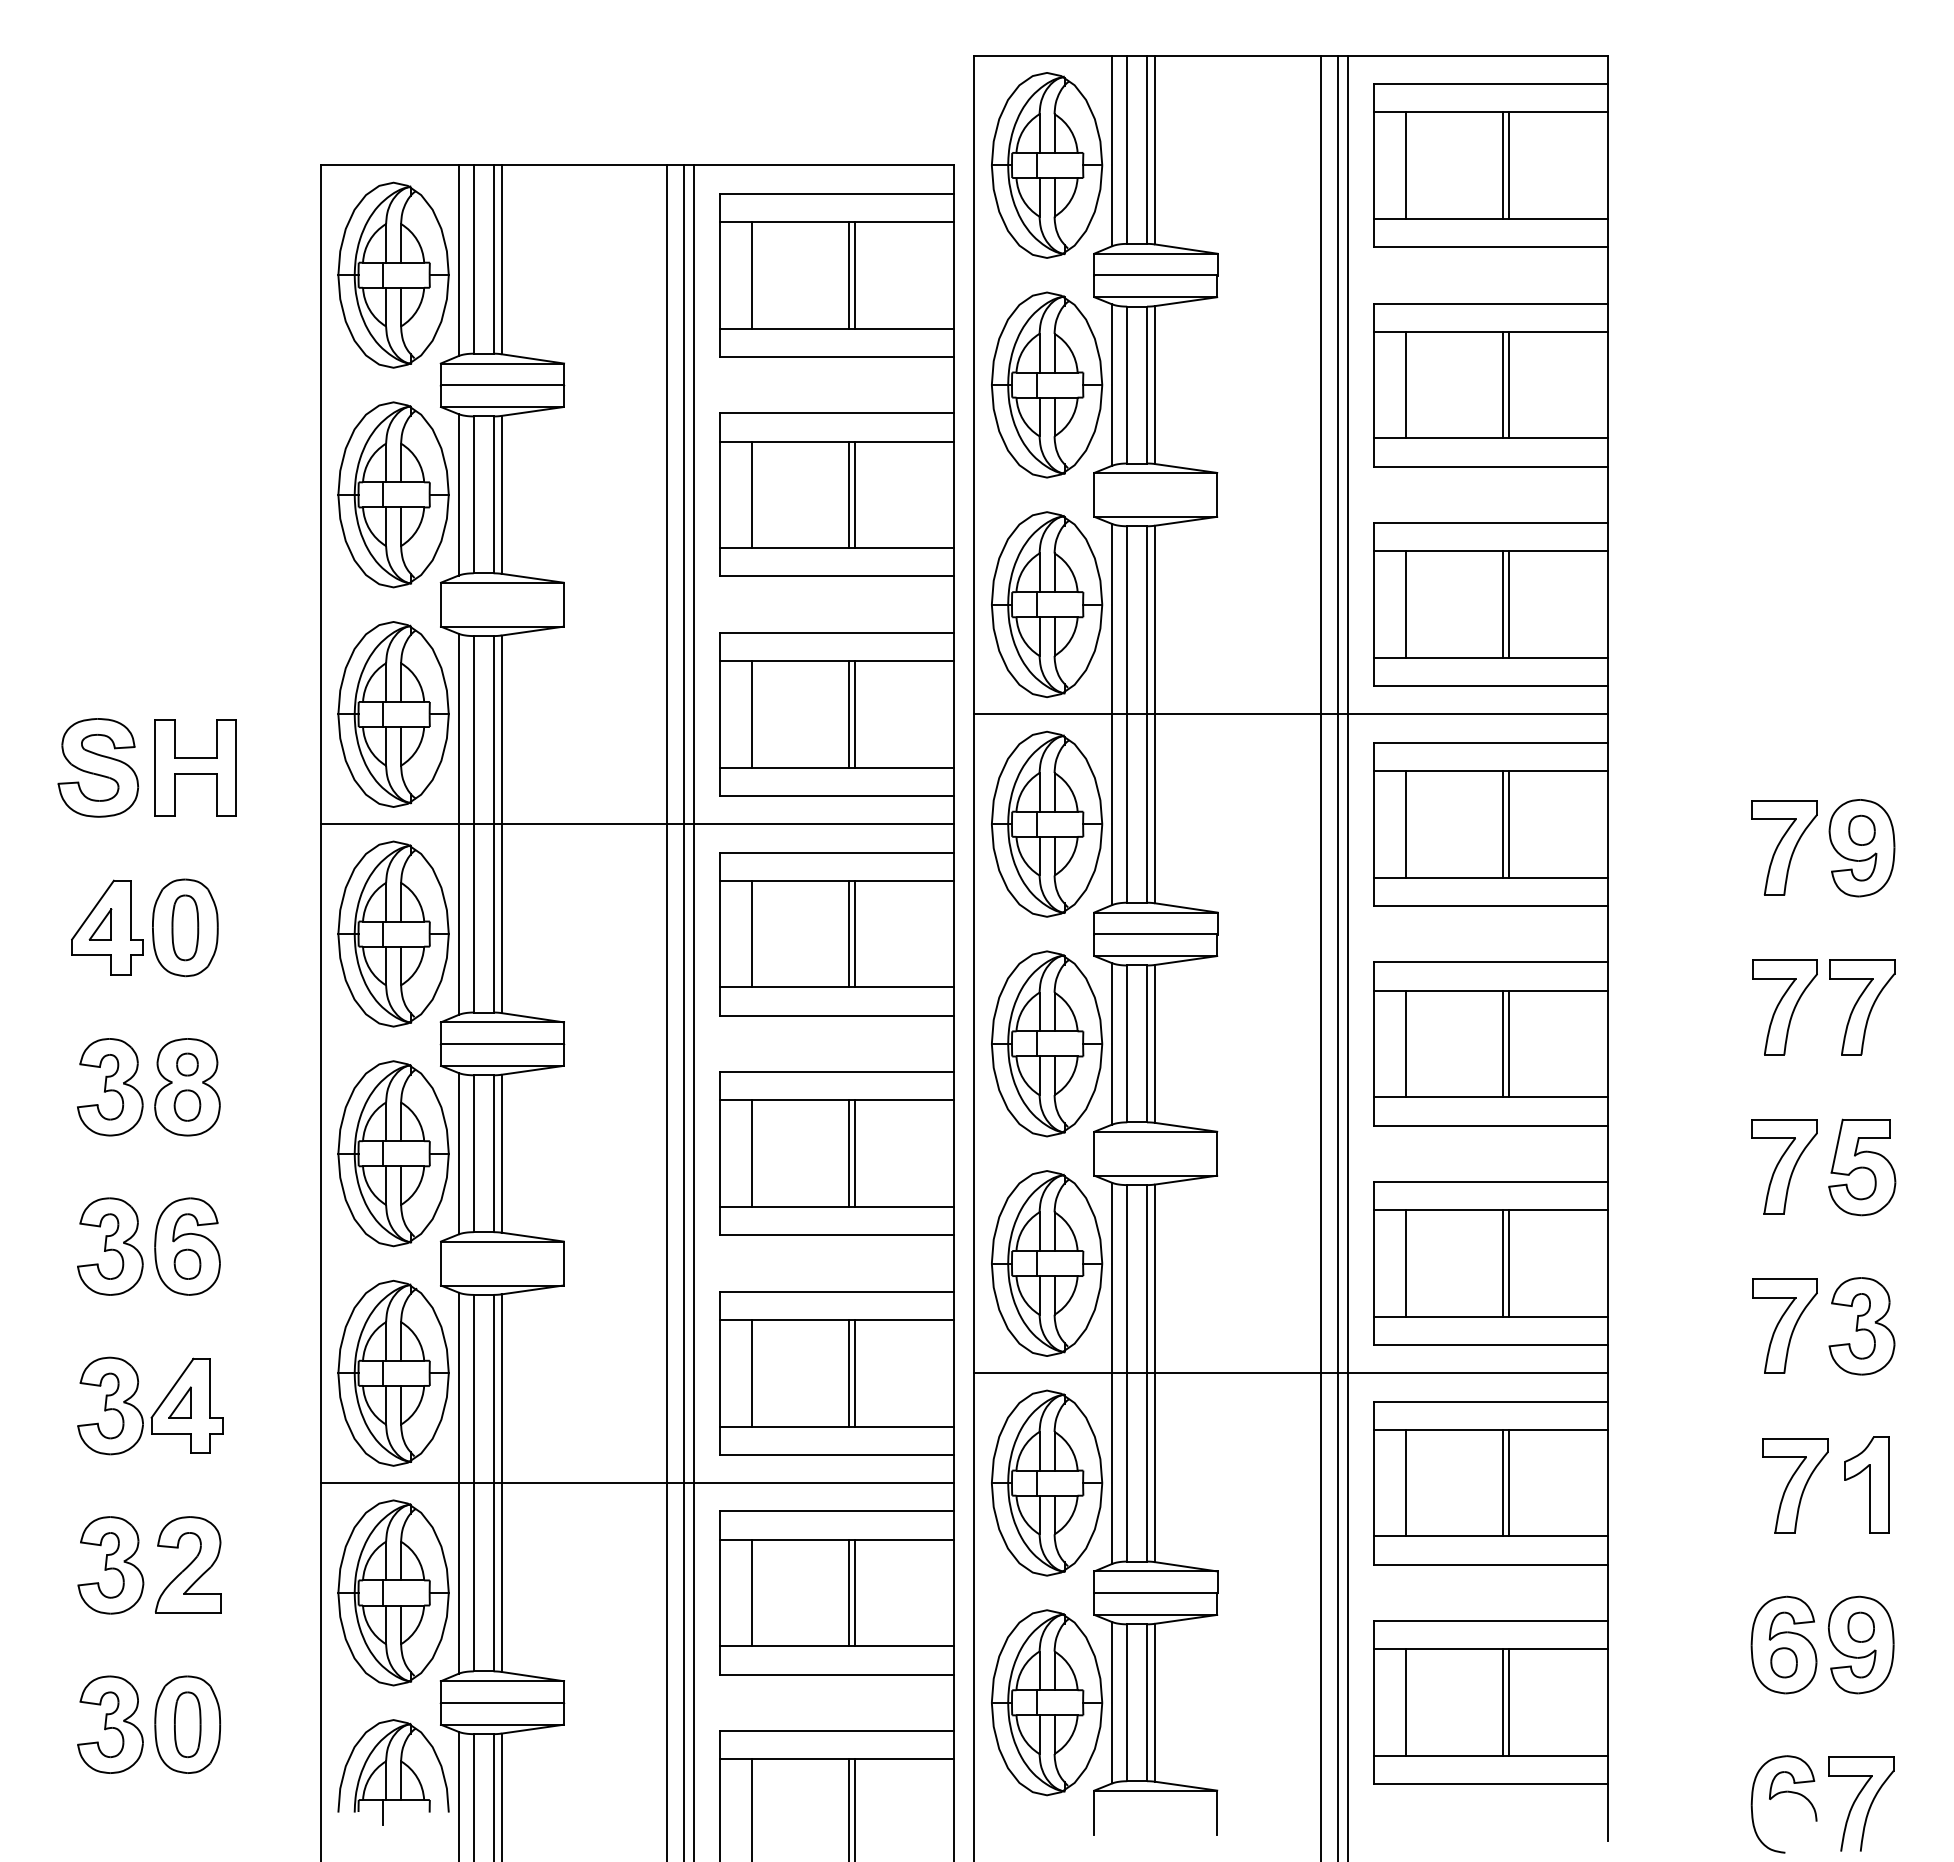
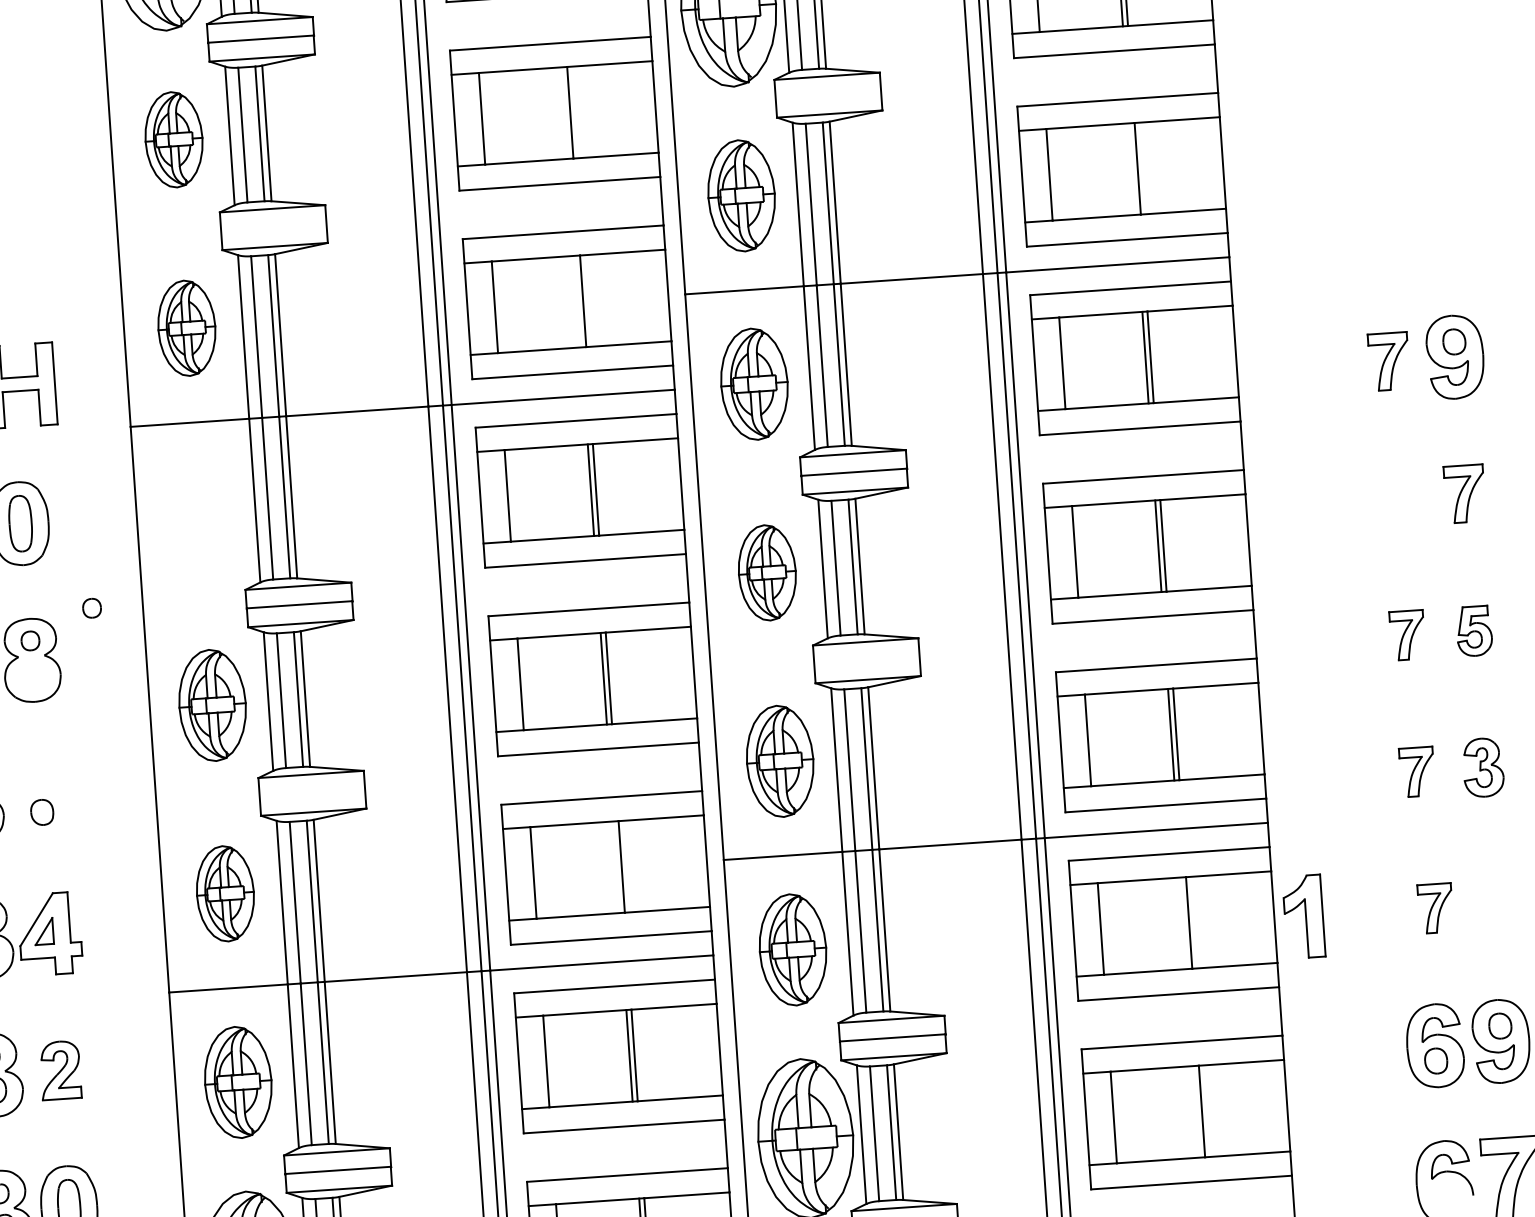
part: (393, 494) -> (173, 139), size x0.6
line: (849, 494) -> (565, 112), removed
part: (1047, 604) -> (741, 195), size x0.7
line: (1502, 604) -> (1132, 168), removed
part: (393, 714) -> (186, 328), size x0.6
line: (849, 714) -> (578, 301), removed
part: (1047, 823) -> (754, 383), size x0.7
part: (1784, 847) -> (1388, 361), size x0.7
part: (393, 933) -> (199, 516), removed
part: (1784, 1007) -> (1398, 498), removed
part: (1862, 1007) -> (1465, 493), size x0.7
part: (261, 1031) -> (92, 608), added
part: (1047, 1043) -> (767, 572), size x0.6
part: (187, 1105) -> (32, 676), removed
part: (393, 1153) -> (212, 705), size x0.7
part: (1784, 1166) -> (1407, 634), size x0.6
part: (1862, 1167) -> (1474, 631), size x0.6
part: (187, 1246) -> (41, 797), removed
part: (1047, 1263) -> (780, 761), size x0.7
part: (1784, 1325) -> (1416, 771), size x0.6
part: (1861, 1326) -> (1482, 767), size x0.7
part: (393, 1372) -> (225, 893), size x0.6
line: (849, 1373) -> (616, 867), removed
part: (1047, 1482) -> (793, 949), size x0.7
line: (1502, 1482) -> (1183, 922), removed
part: (1866, 1484) -> (1303, 916), moved
part: (1795, 1485) -> (1435, 908), size x0.6
part: (188, 1564) -> (60, 1070), size x0.7
part: (393, 1592) -> (238, 1082), size x0.7
line: (1502, 1702) -> (1196, 1111), removed

